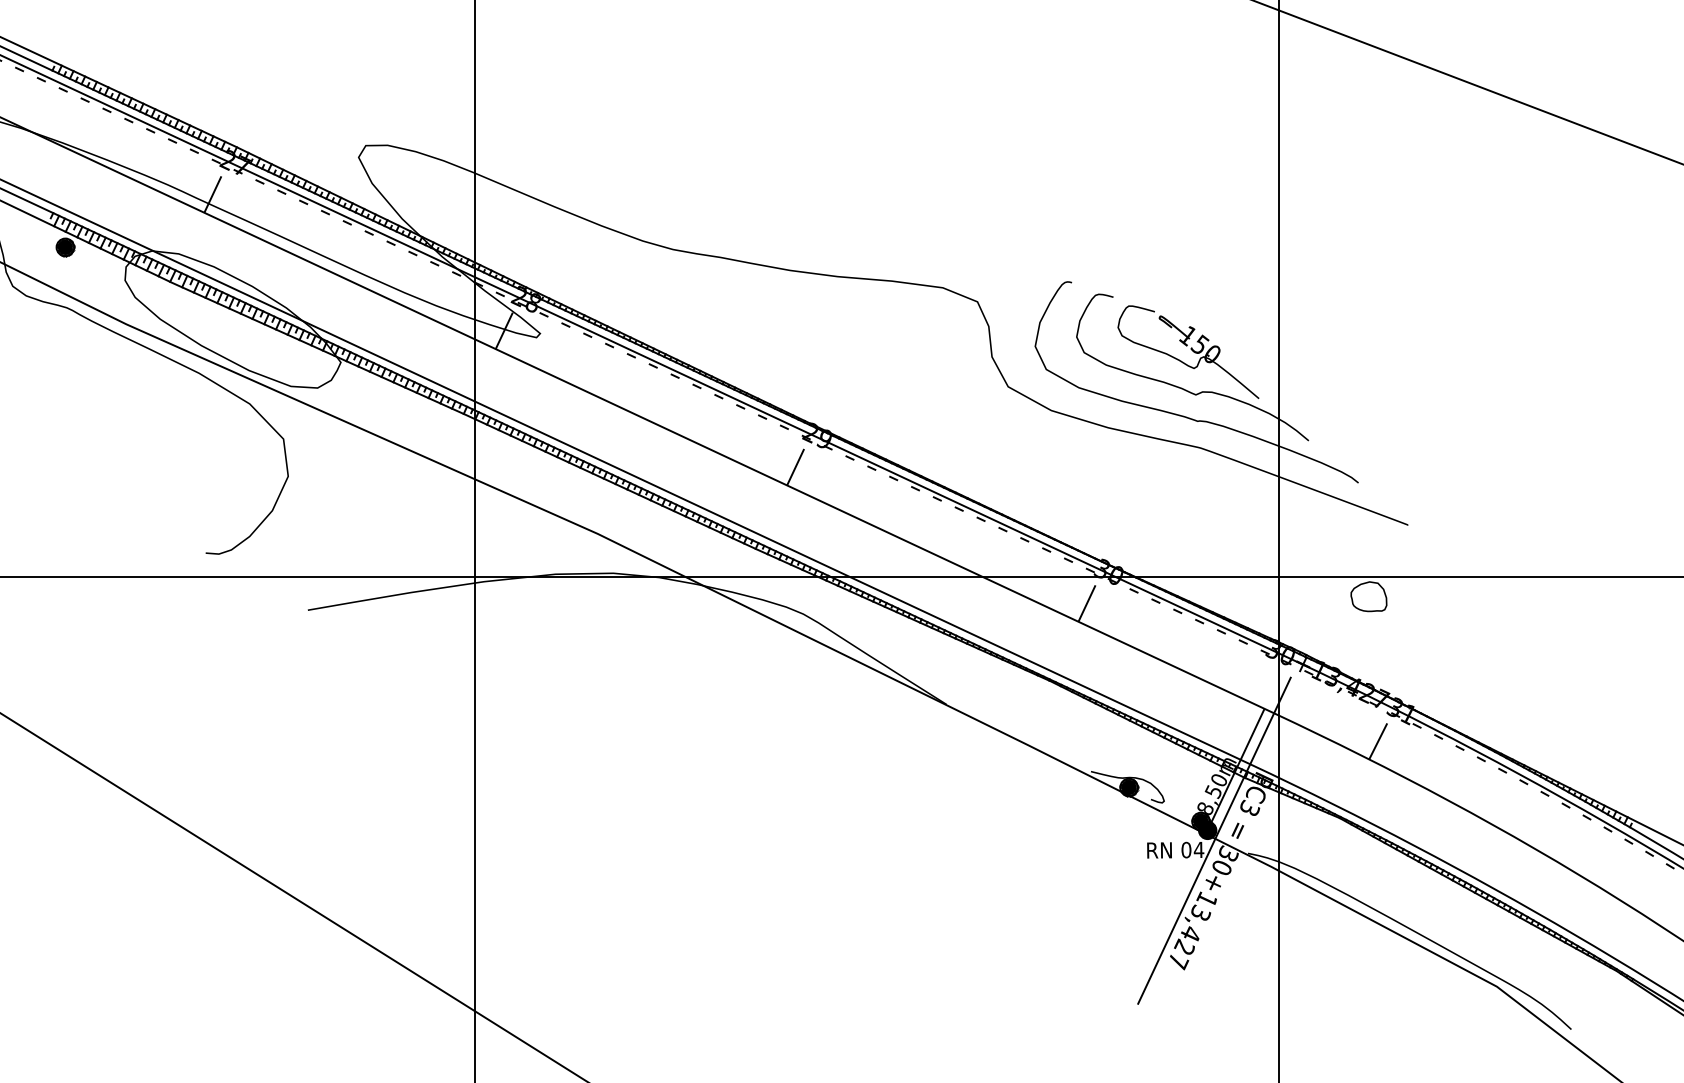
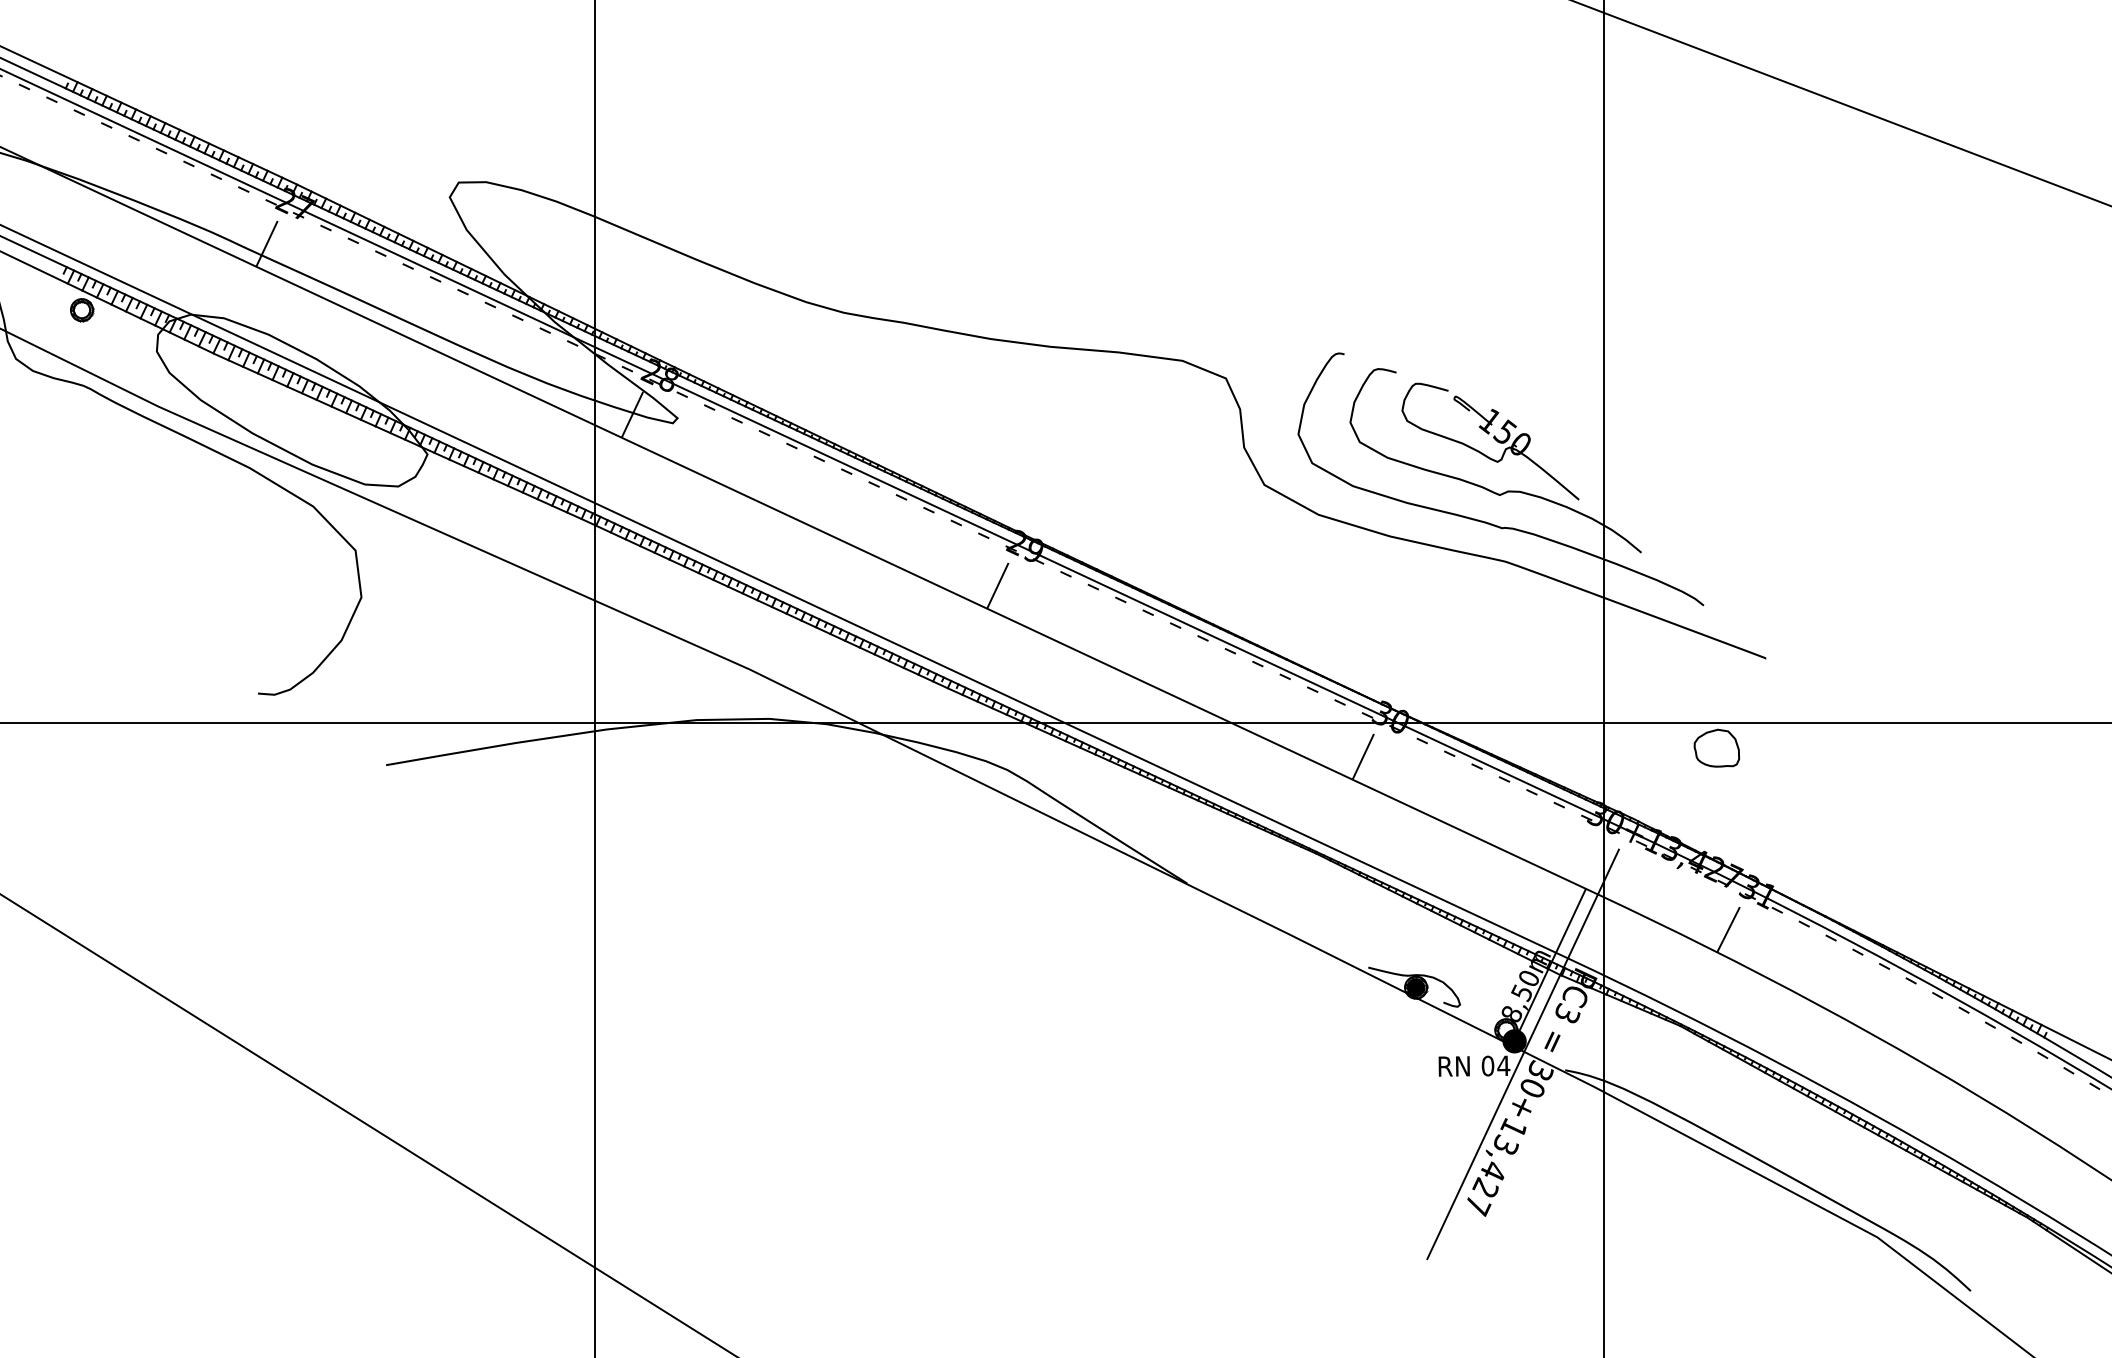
fill: (64, 246) -> (80, 309), removed
fill: (1200, 821) -> (1505, 1030), removed

